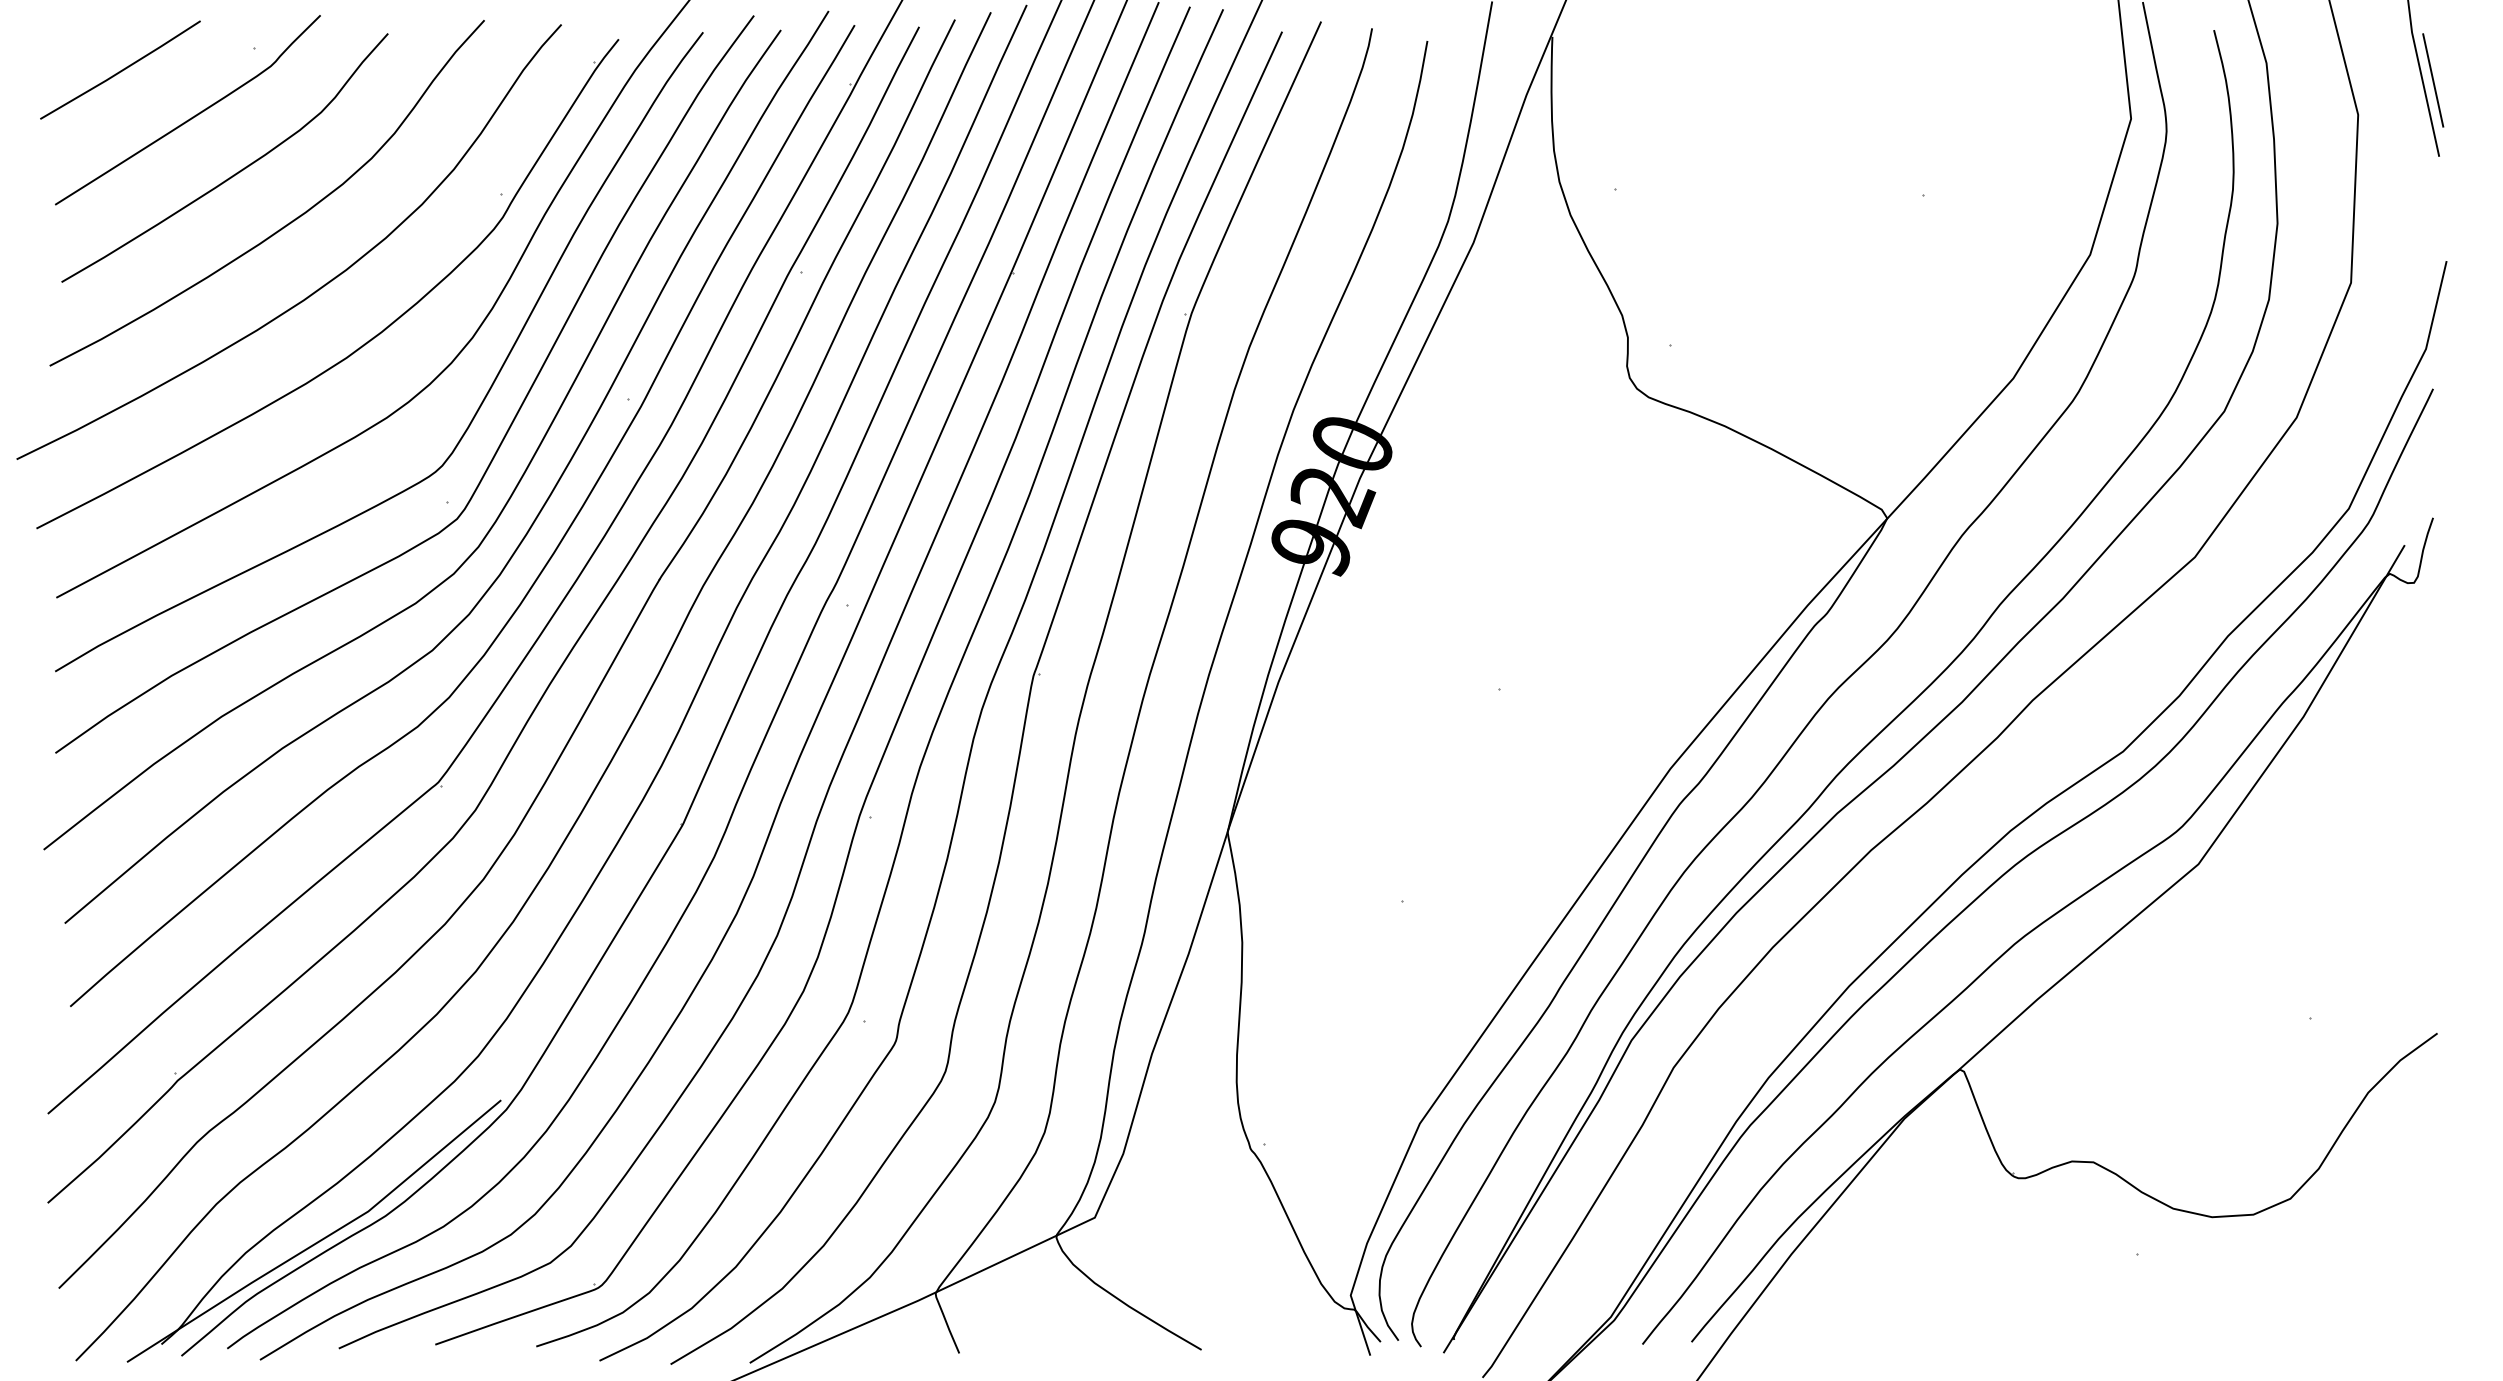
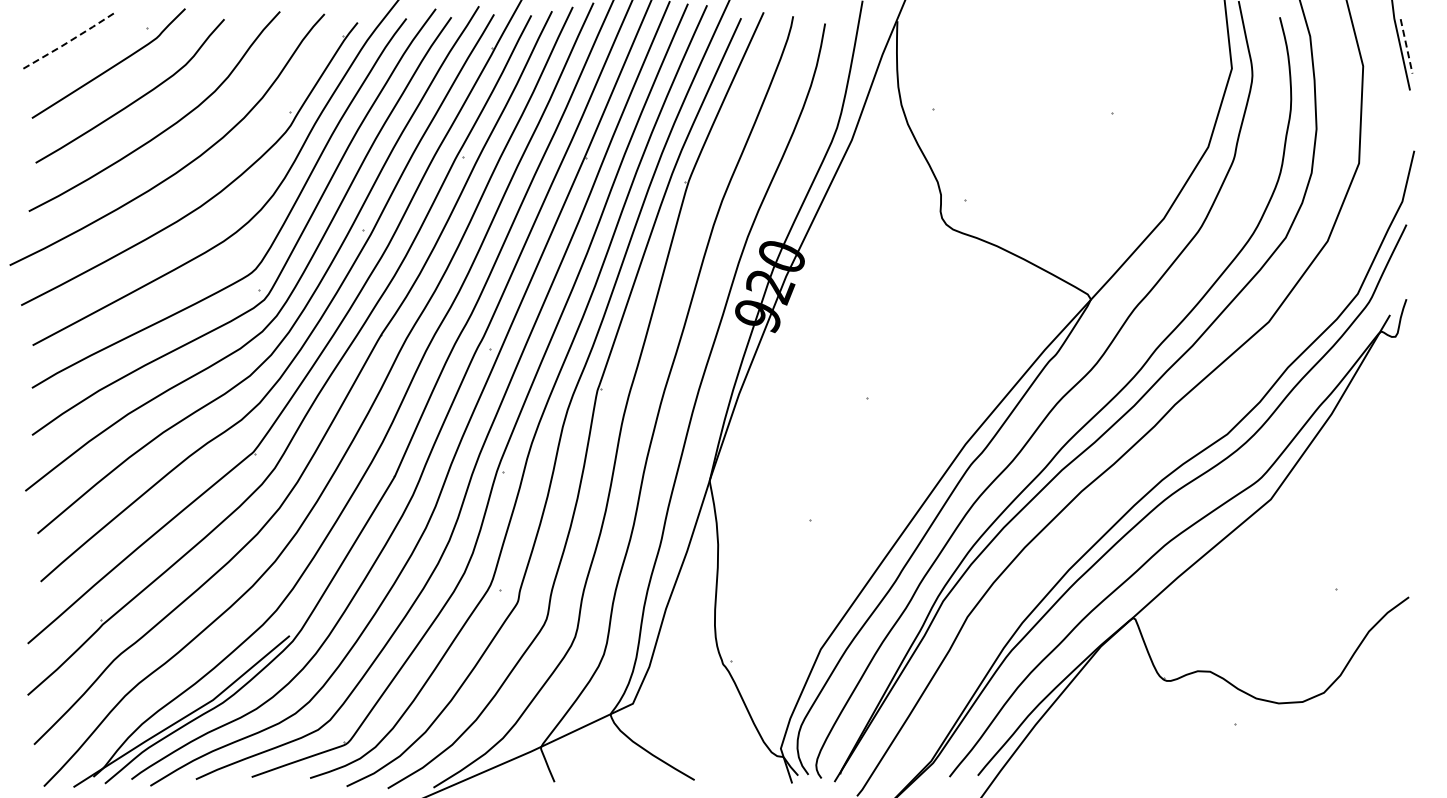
line: (121, 70) -> (70, 40), solid -> dashed
line: (2433, 80) -> (1406, 46), solid -> dashed

